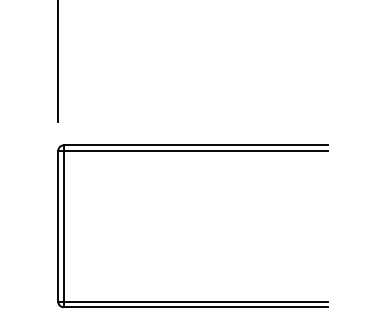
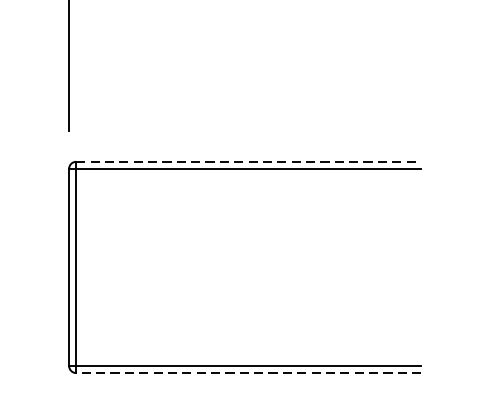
line: (196, 145) -> (249, 161), solid -> dashed
line: (195, 307) -> (248, 373), solid -> dashed

